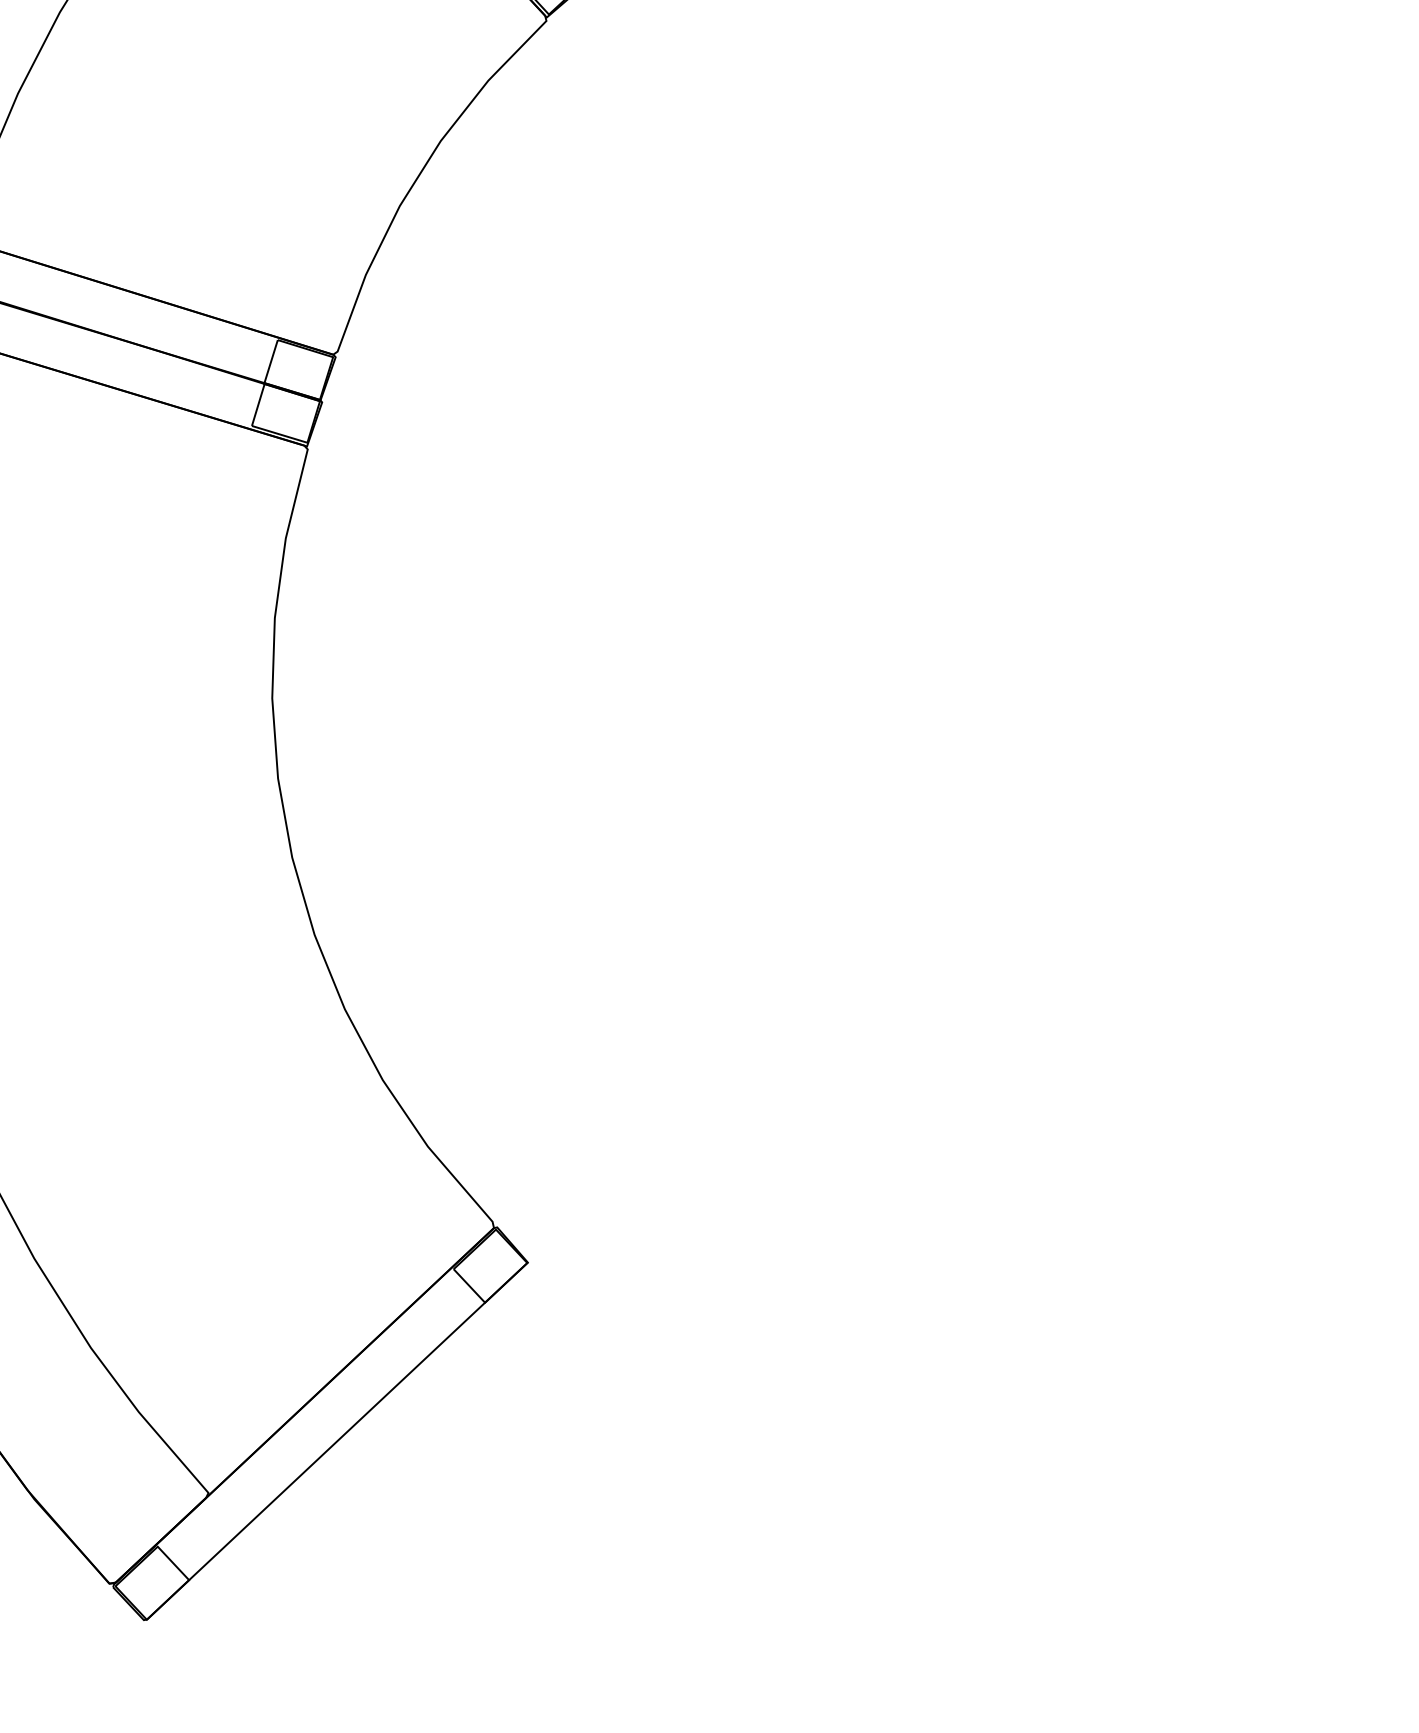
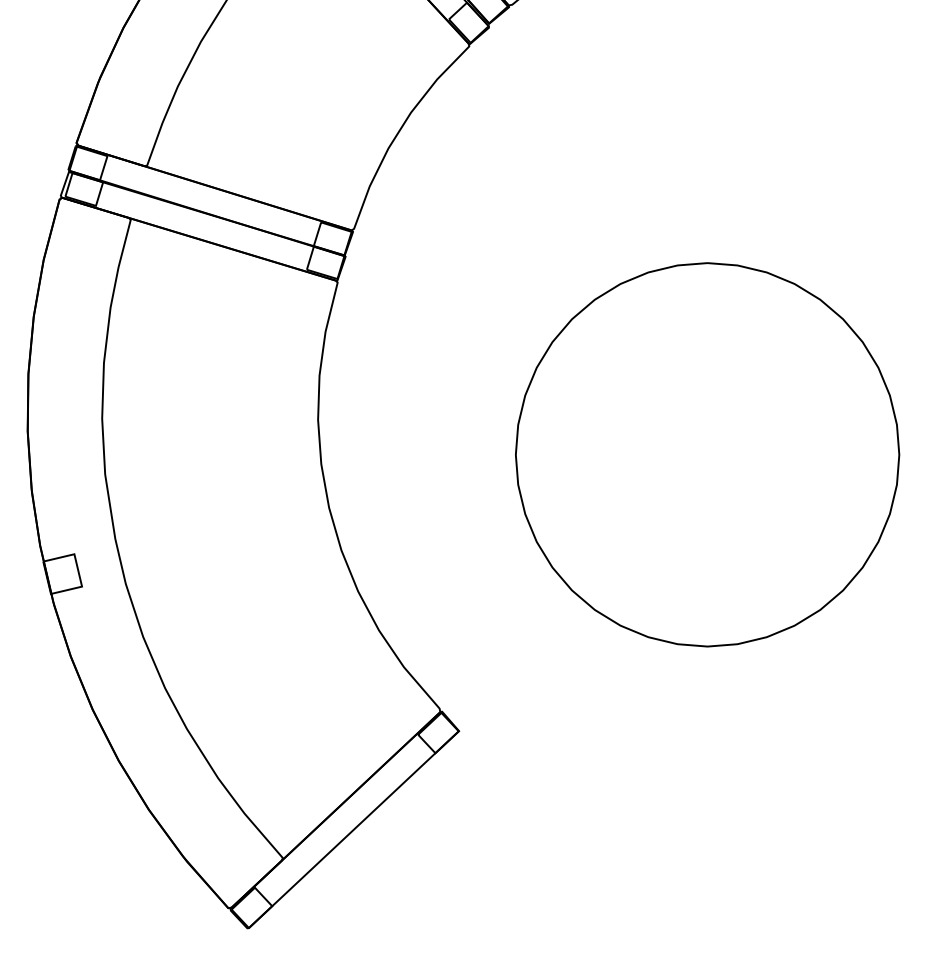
part: (978, 760) -> (707, 454), added

